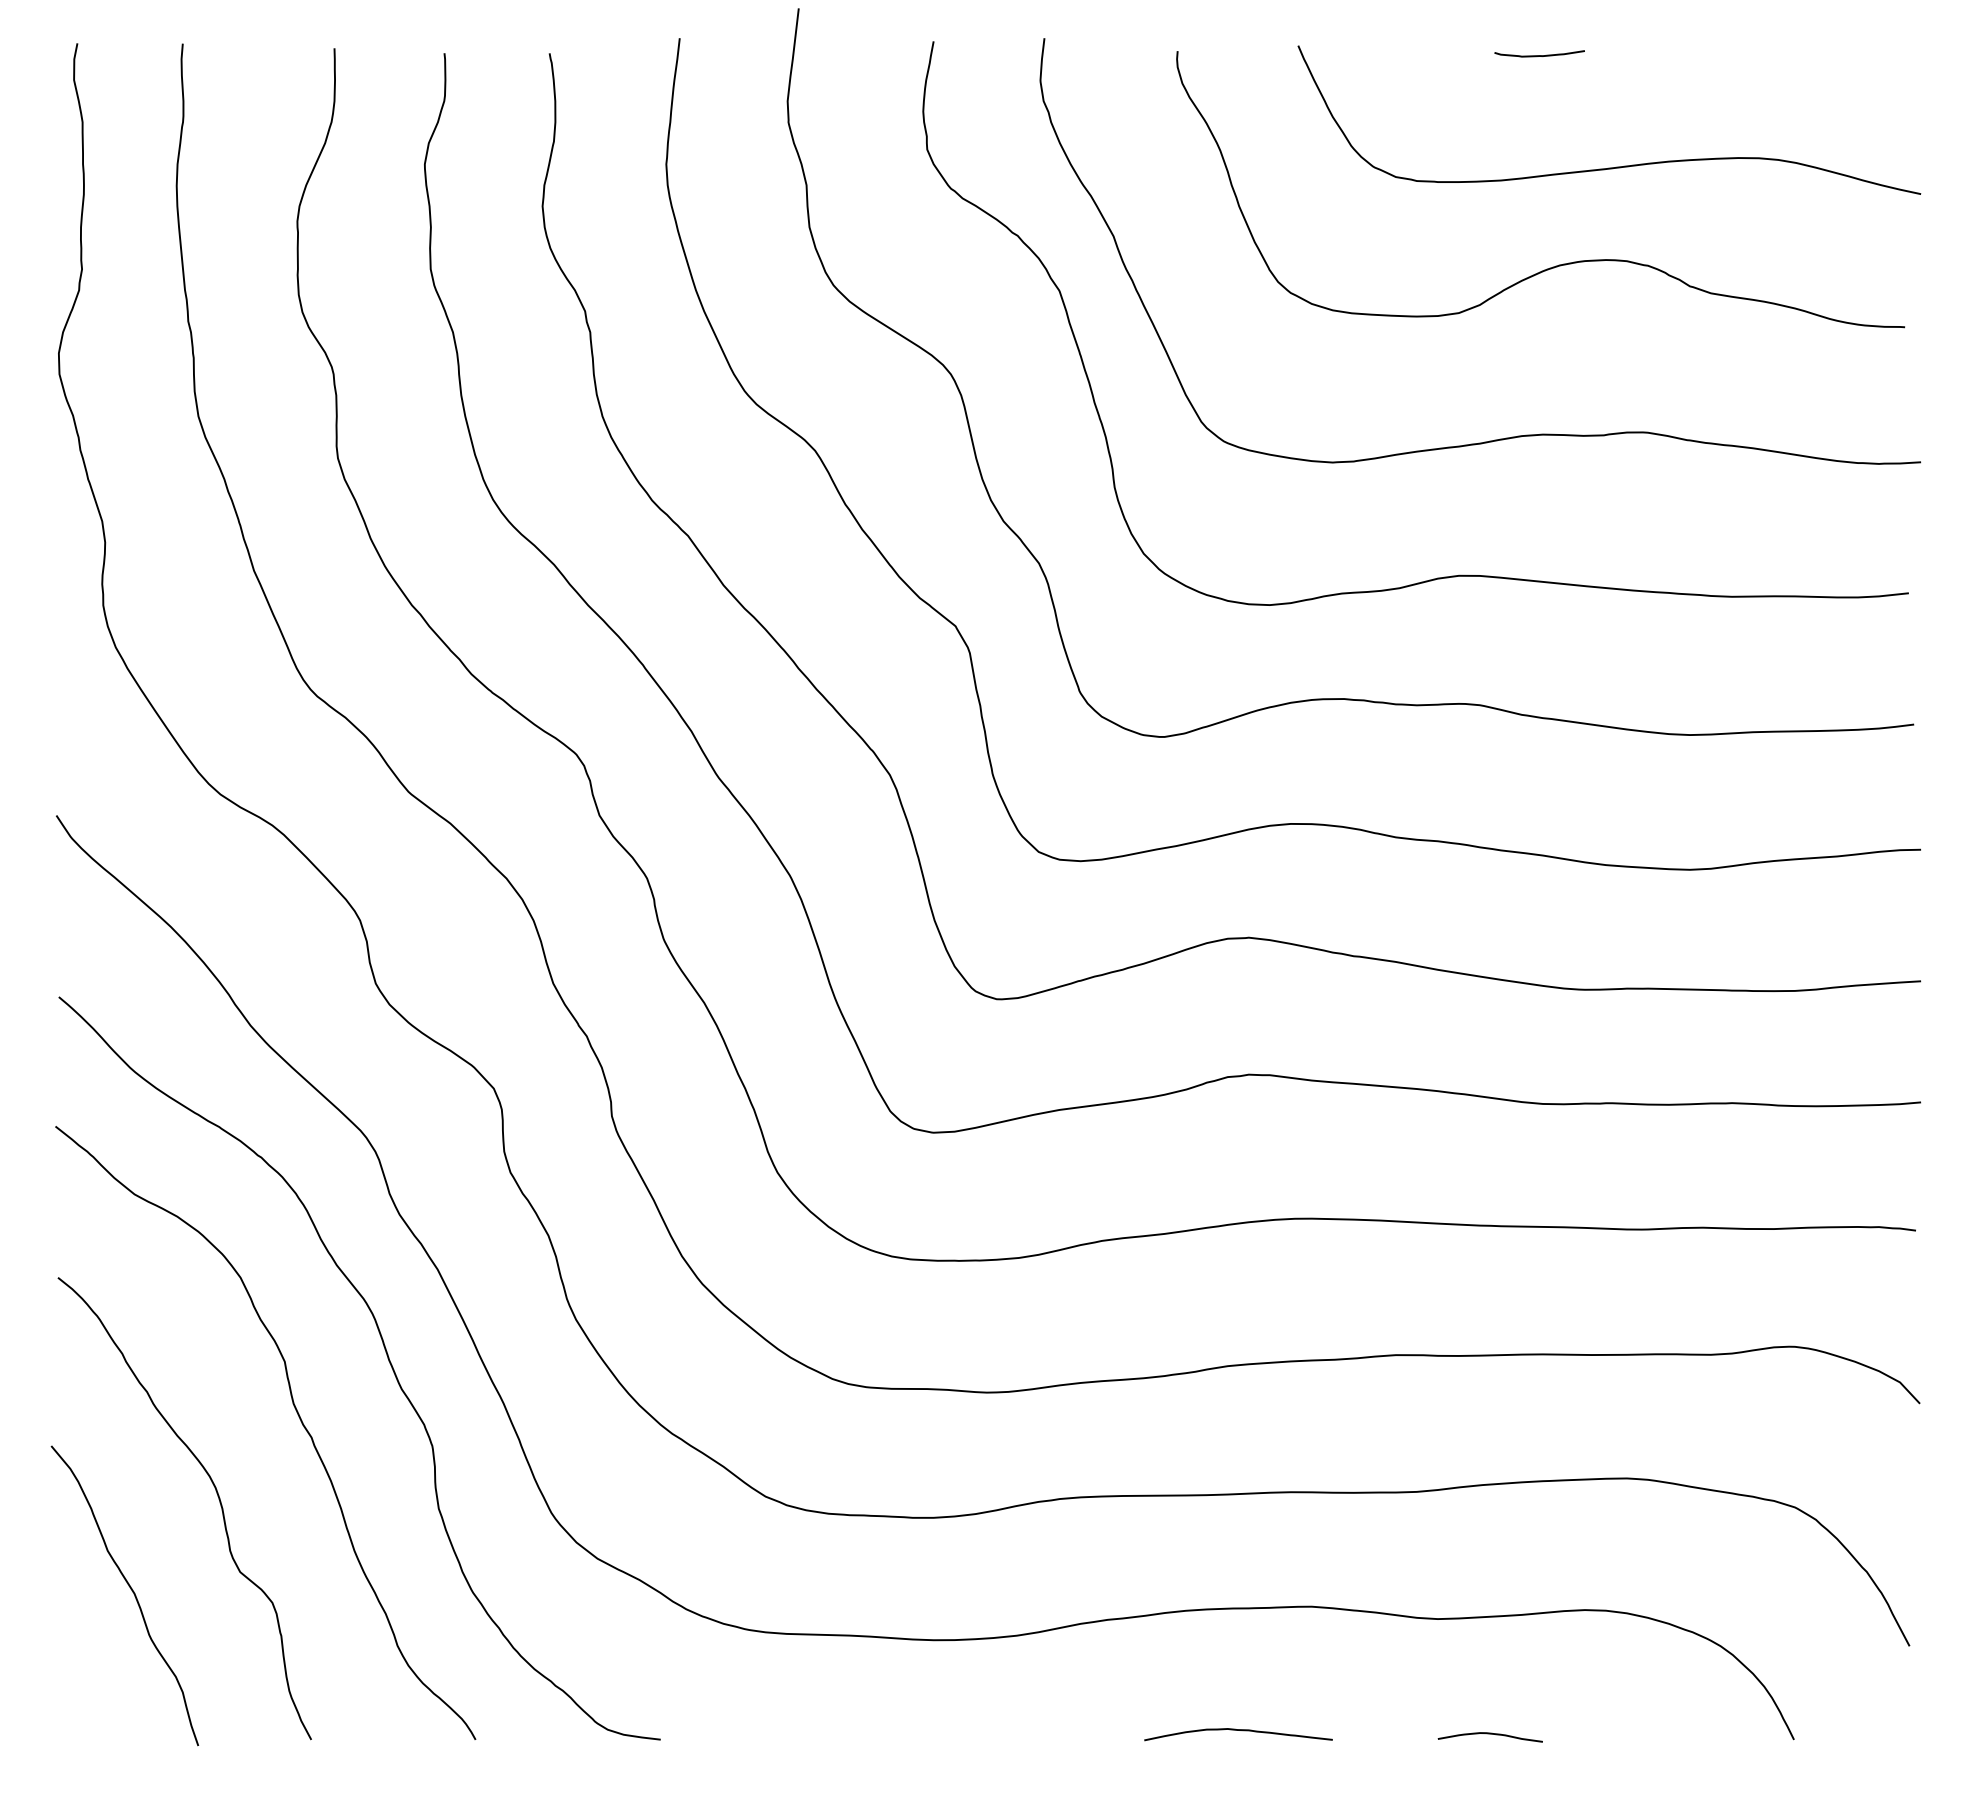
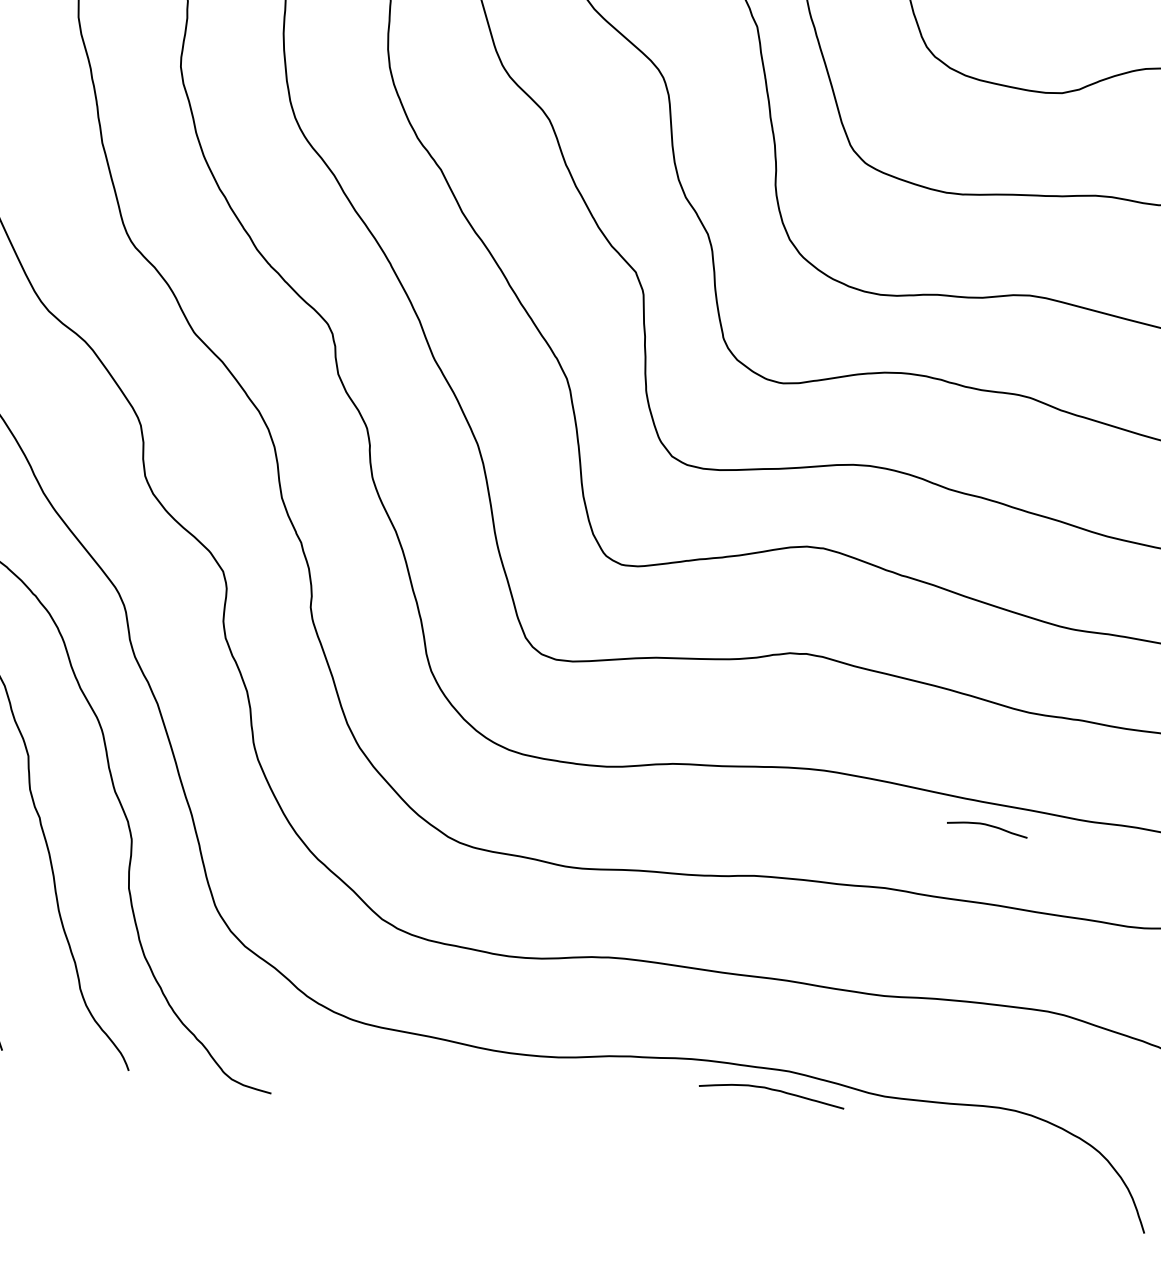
curve: (1238, 1730) -> (772, 1090), moved
curve: (1489, 1734) -> (987, 825), moved

